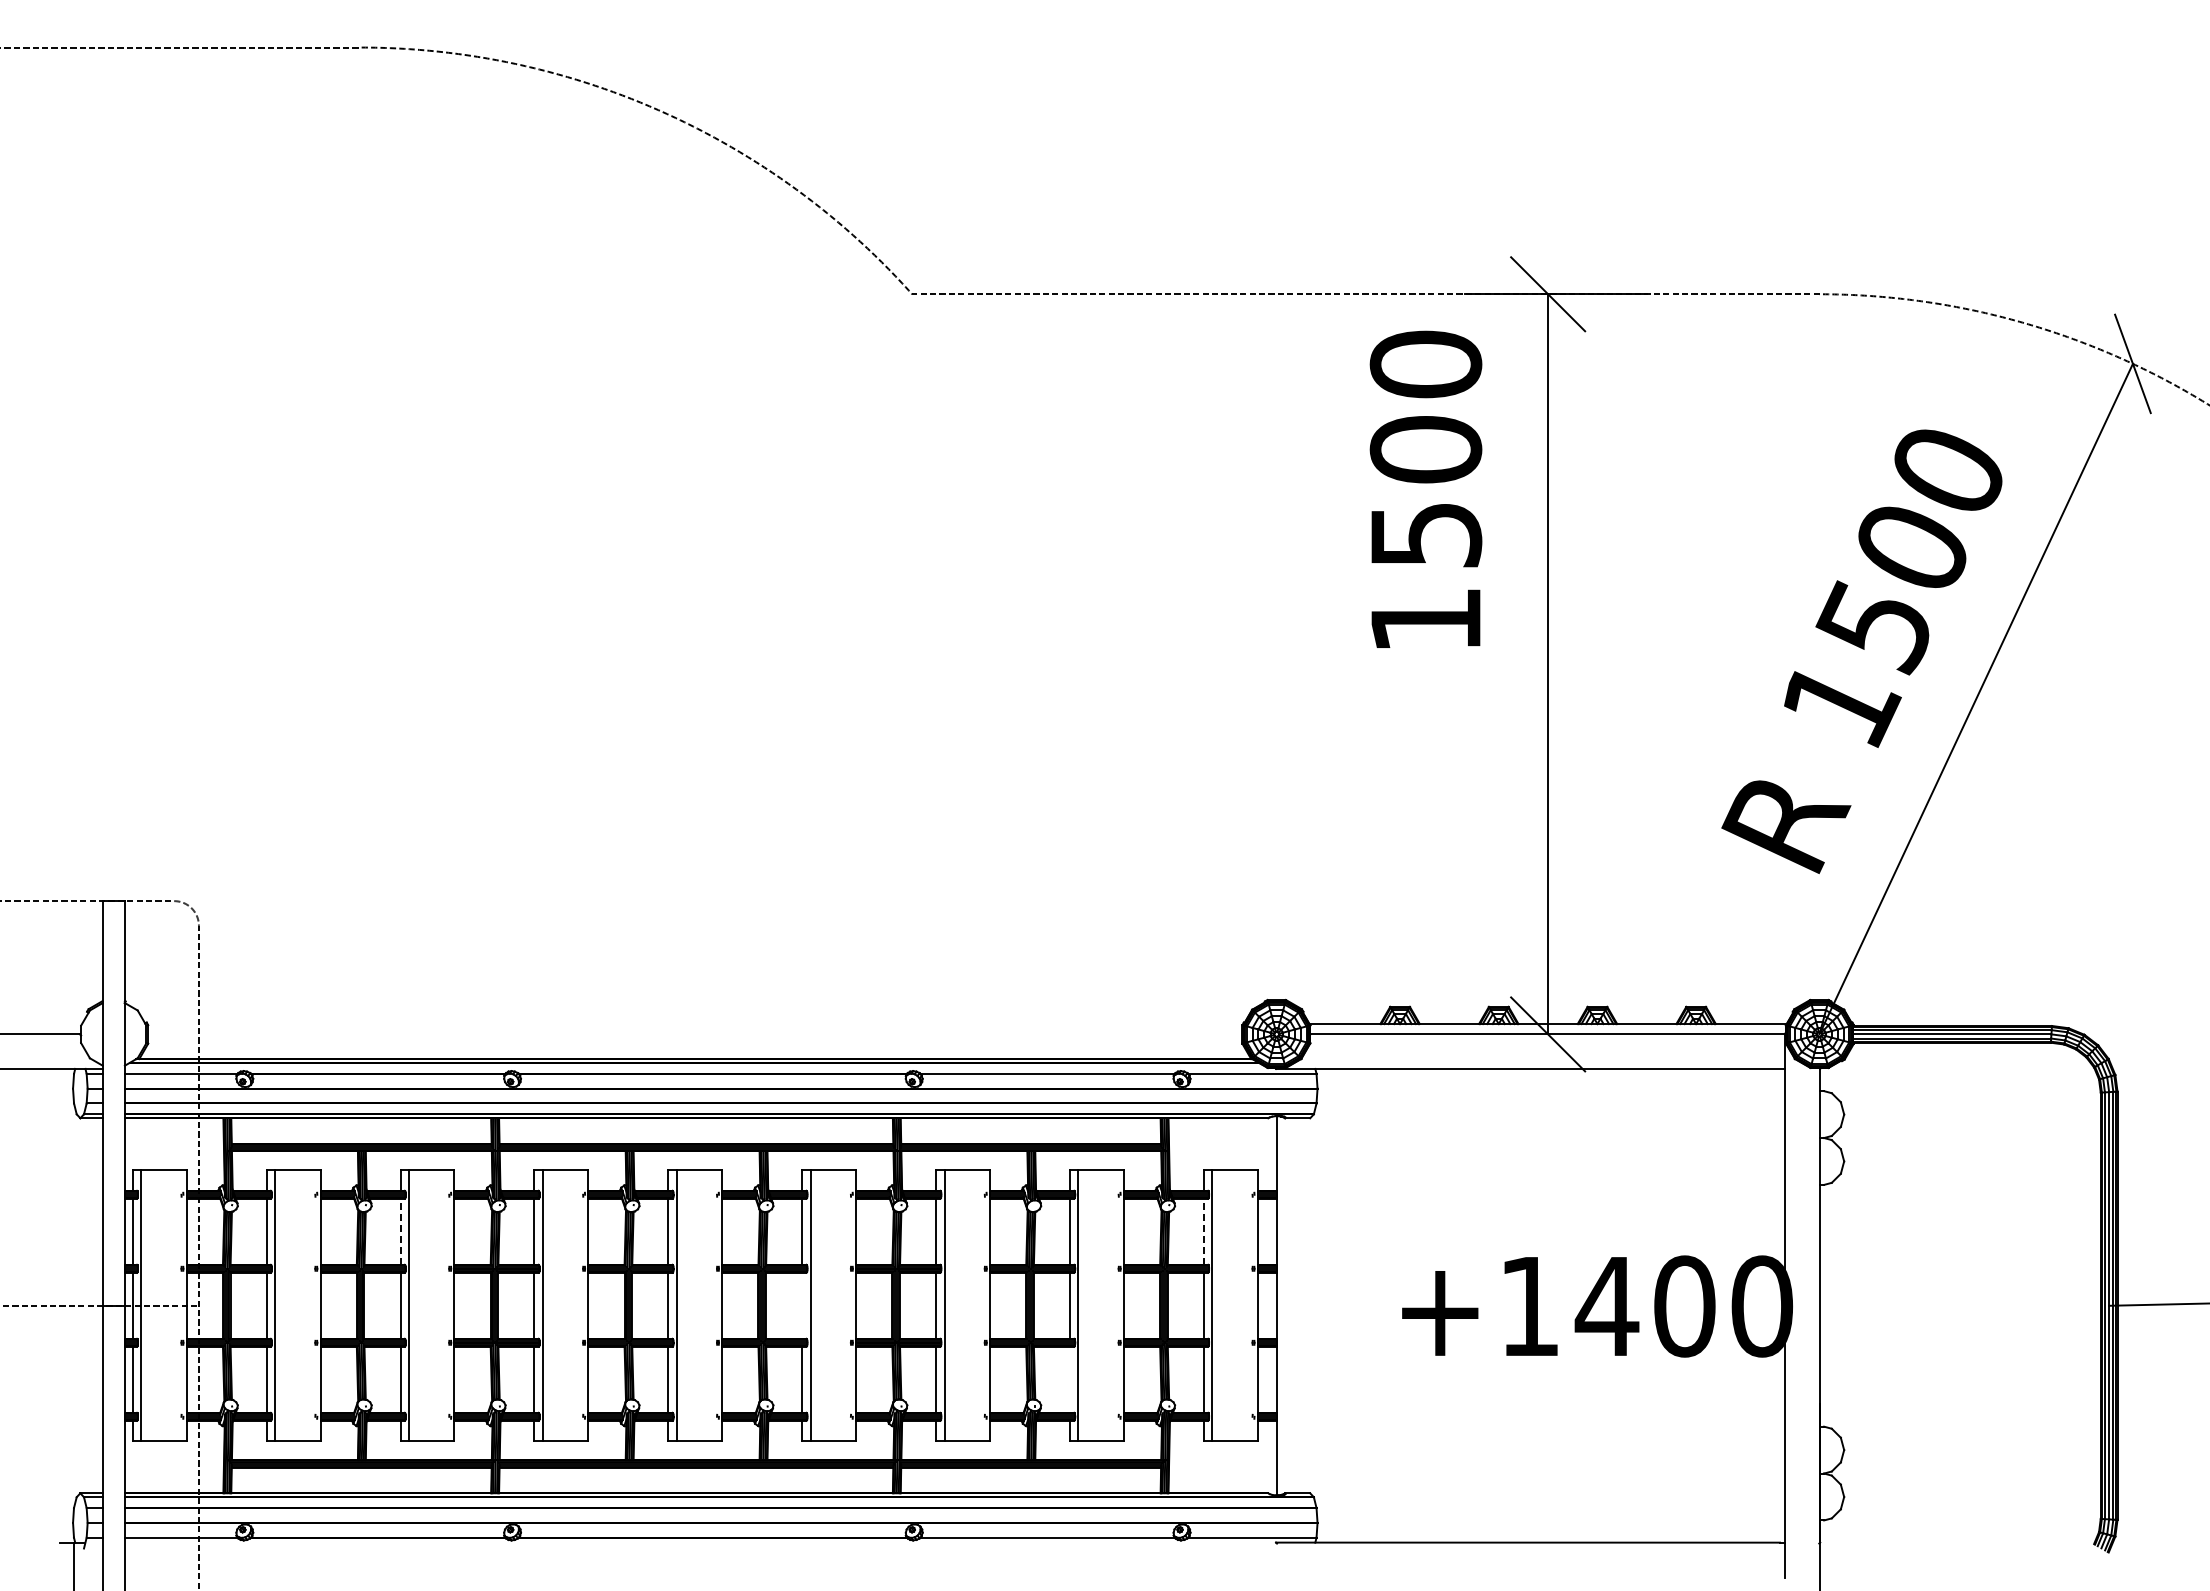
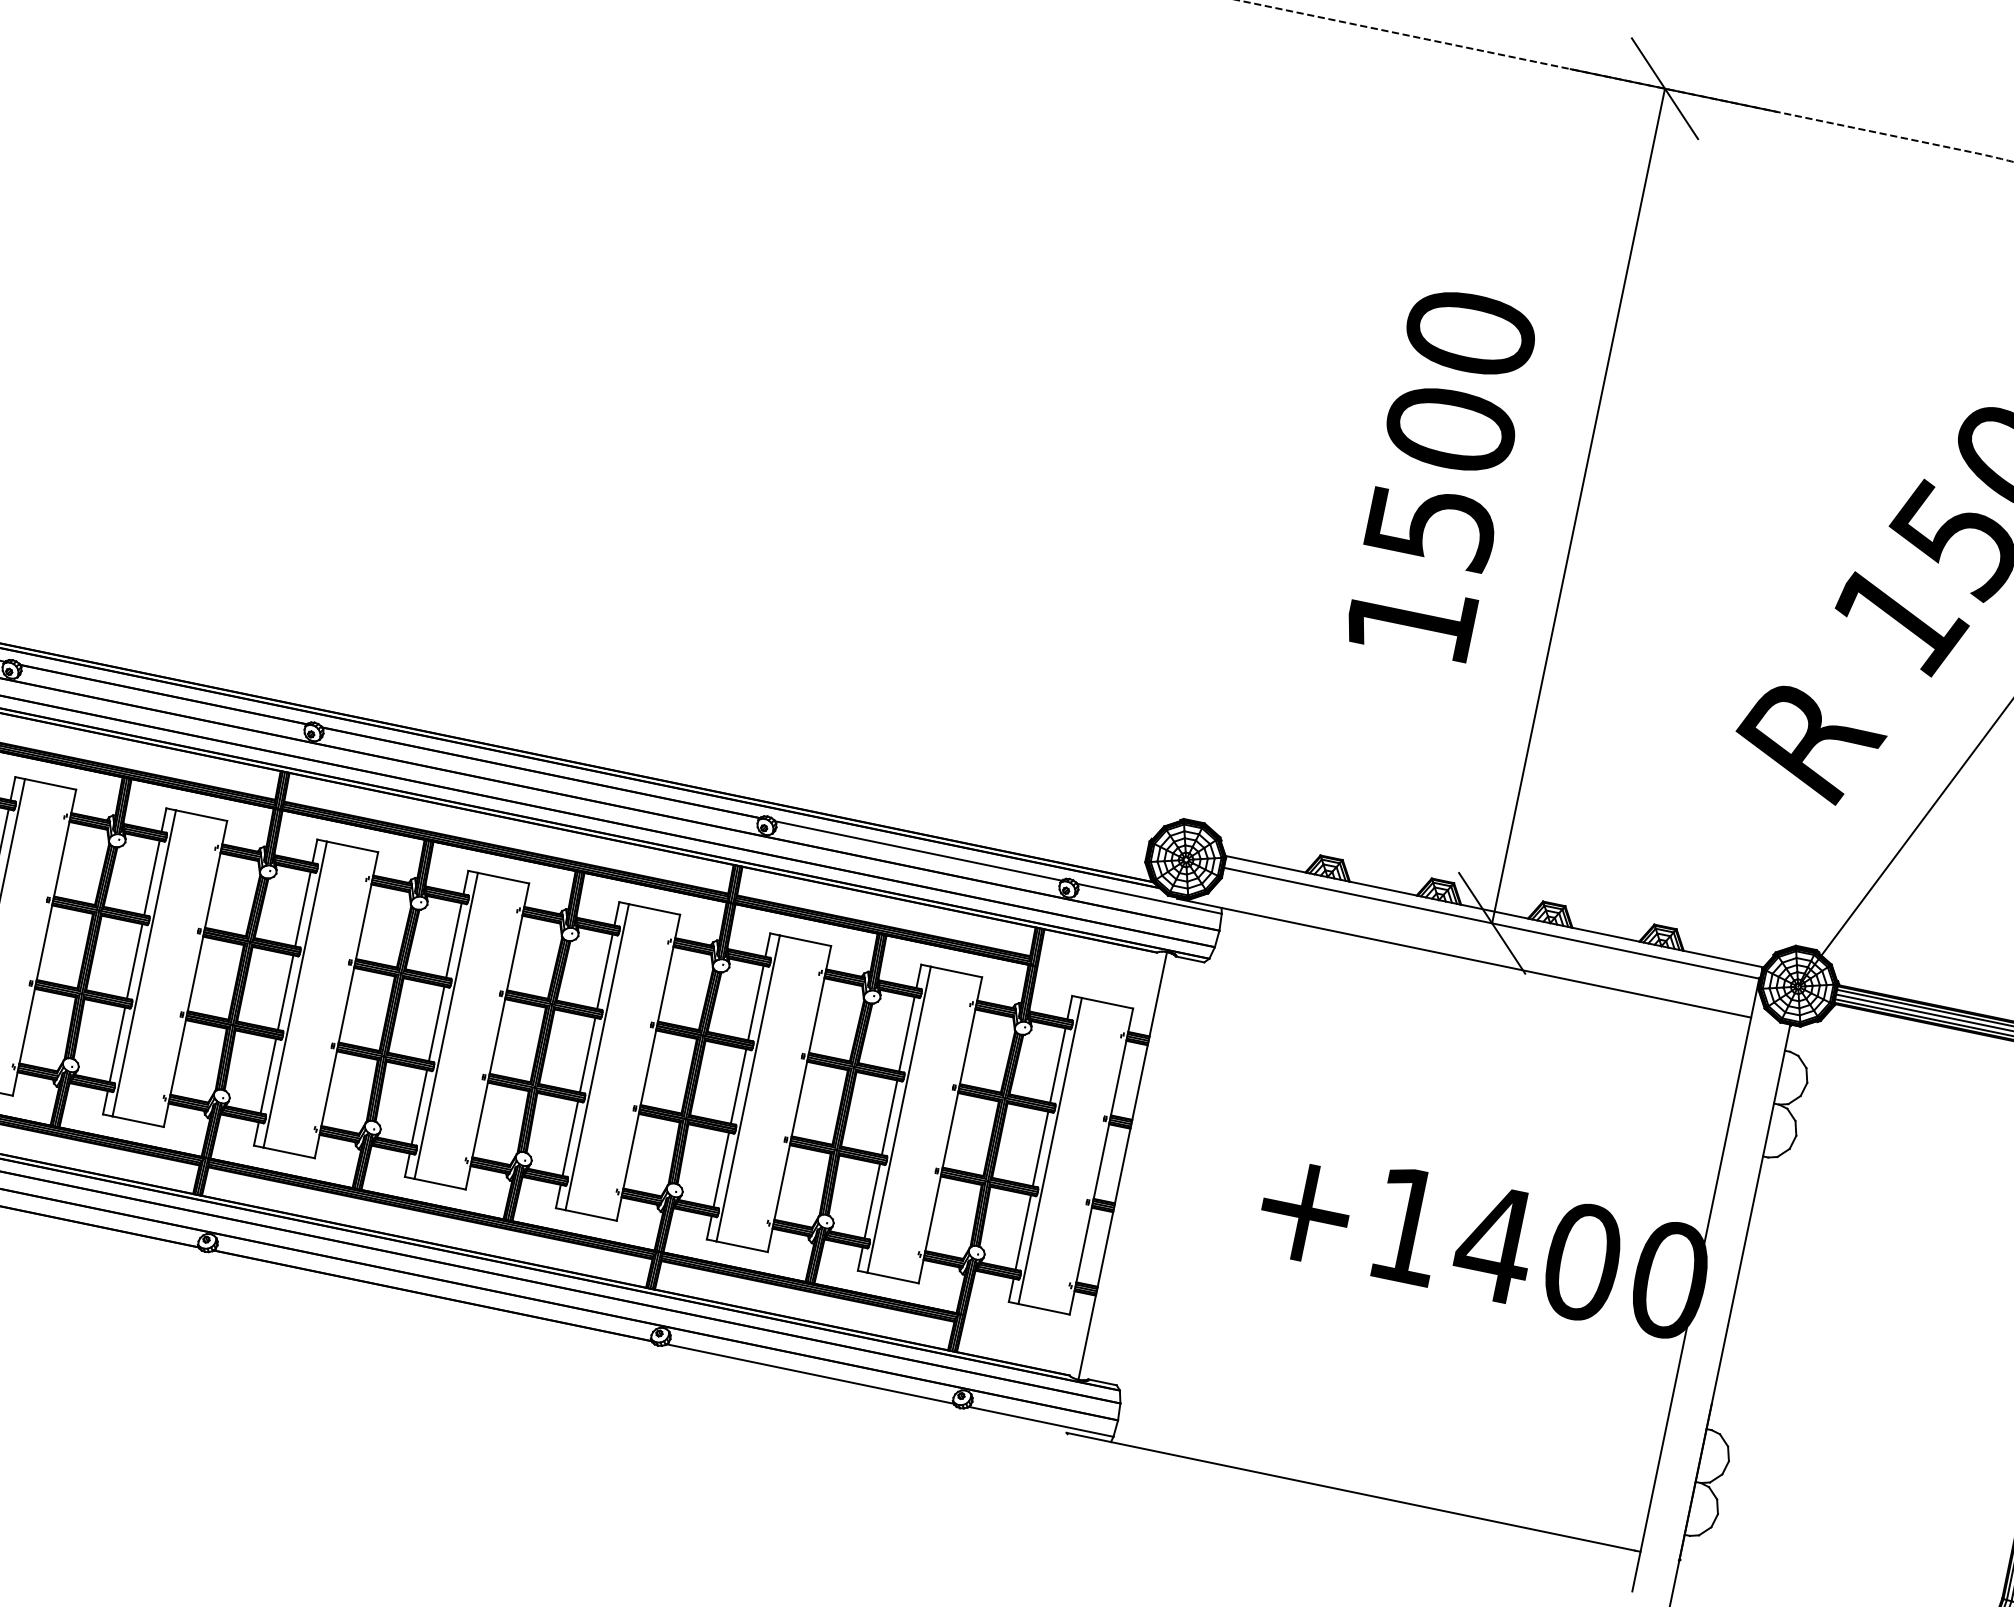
text: (1425, 488) -> (1441, 473), moved
line: (400, 1231) -> (151, 877), dashed -> solid
line: (1203, 1231) -> (1057, 1065), dashed -> solid
line: (802, 1305) -> (588, 1054), added
line: (1069, 1379) -> (871, 1200), added

